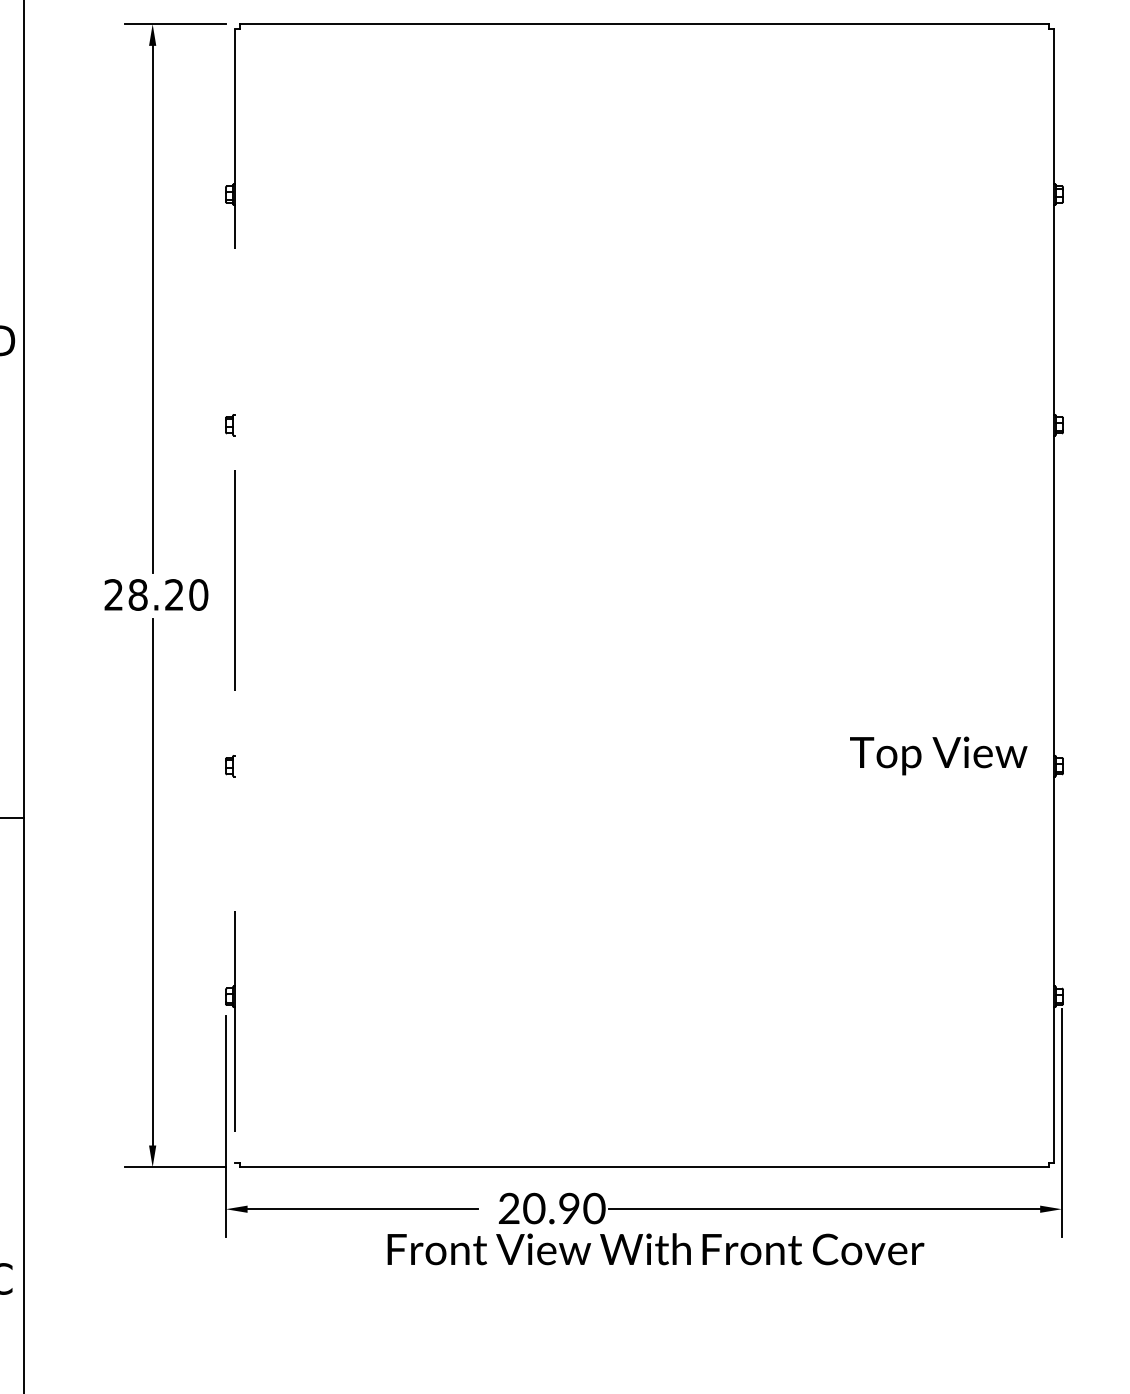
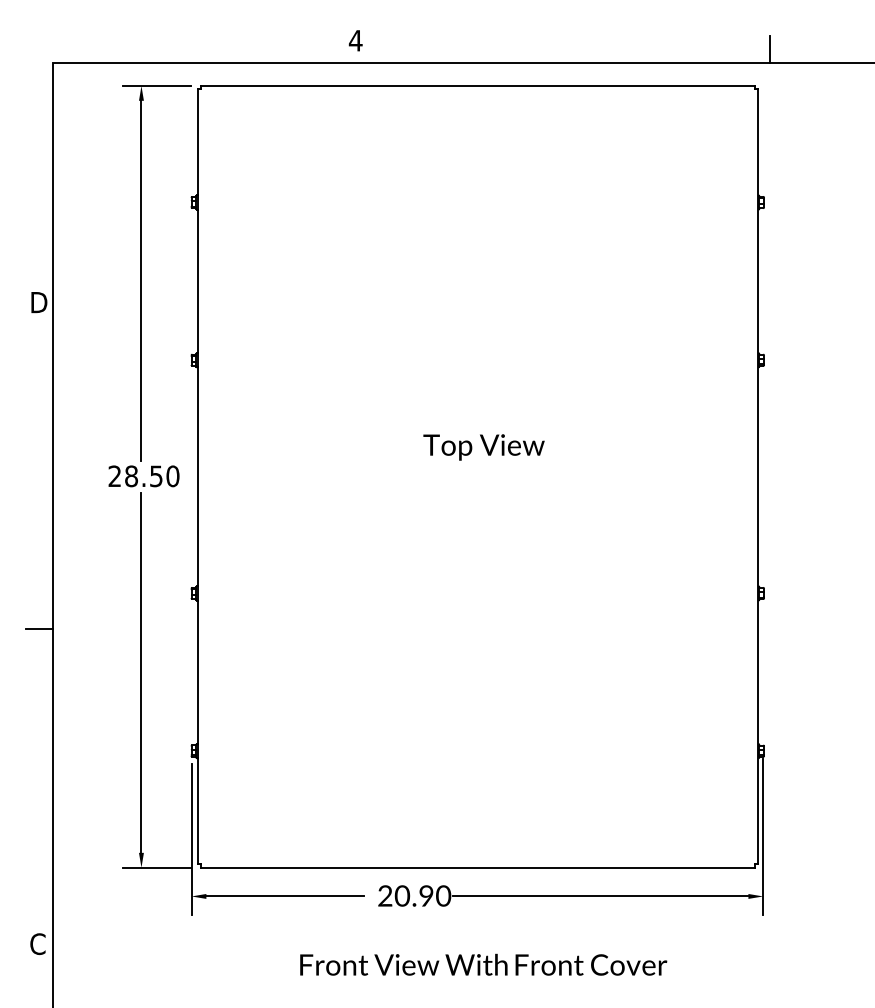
text: (174, 595) -> (156, 476), 28.20 -> 28.50
line: (234, 595) -> (197, 476), dashed -> solid
text: (937, 756) -> (483, 447), moved
text: (655, 1248) -> (483, 964), moved

